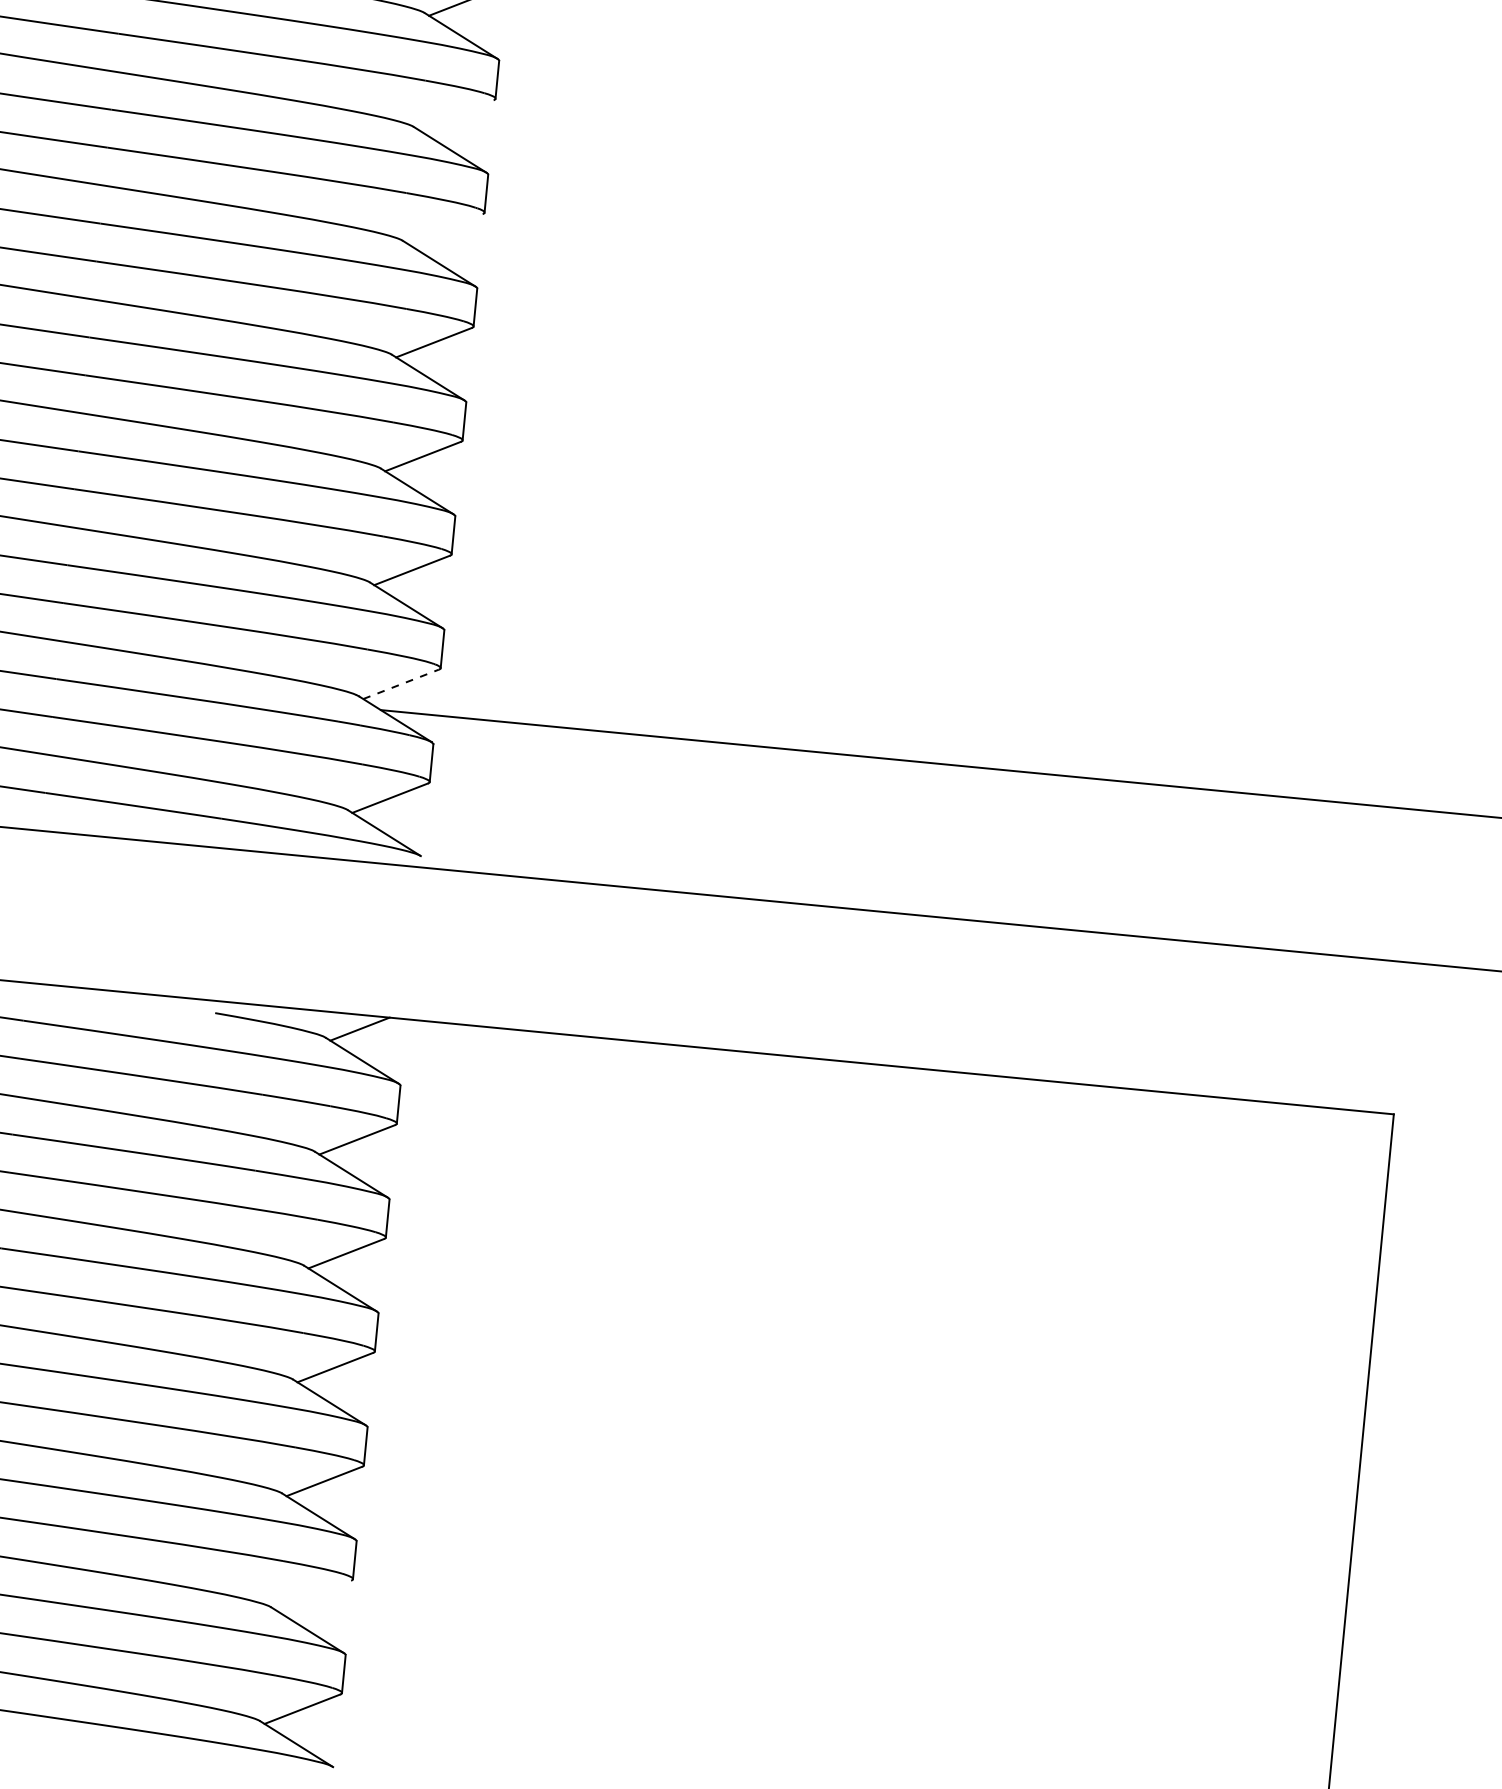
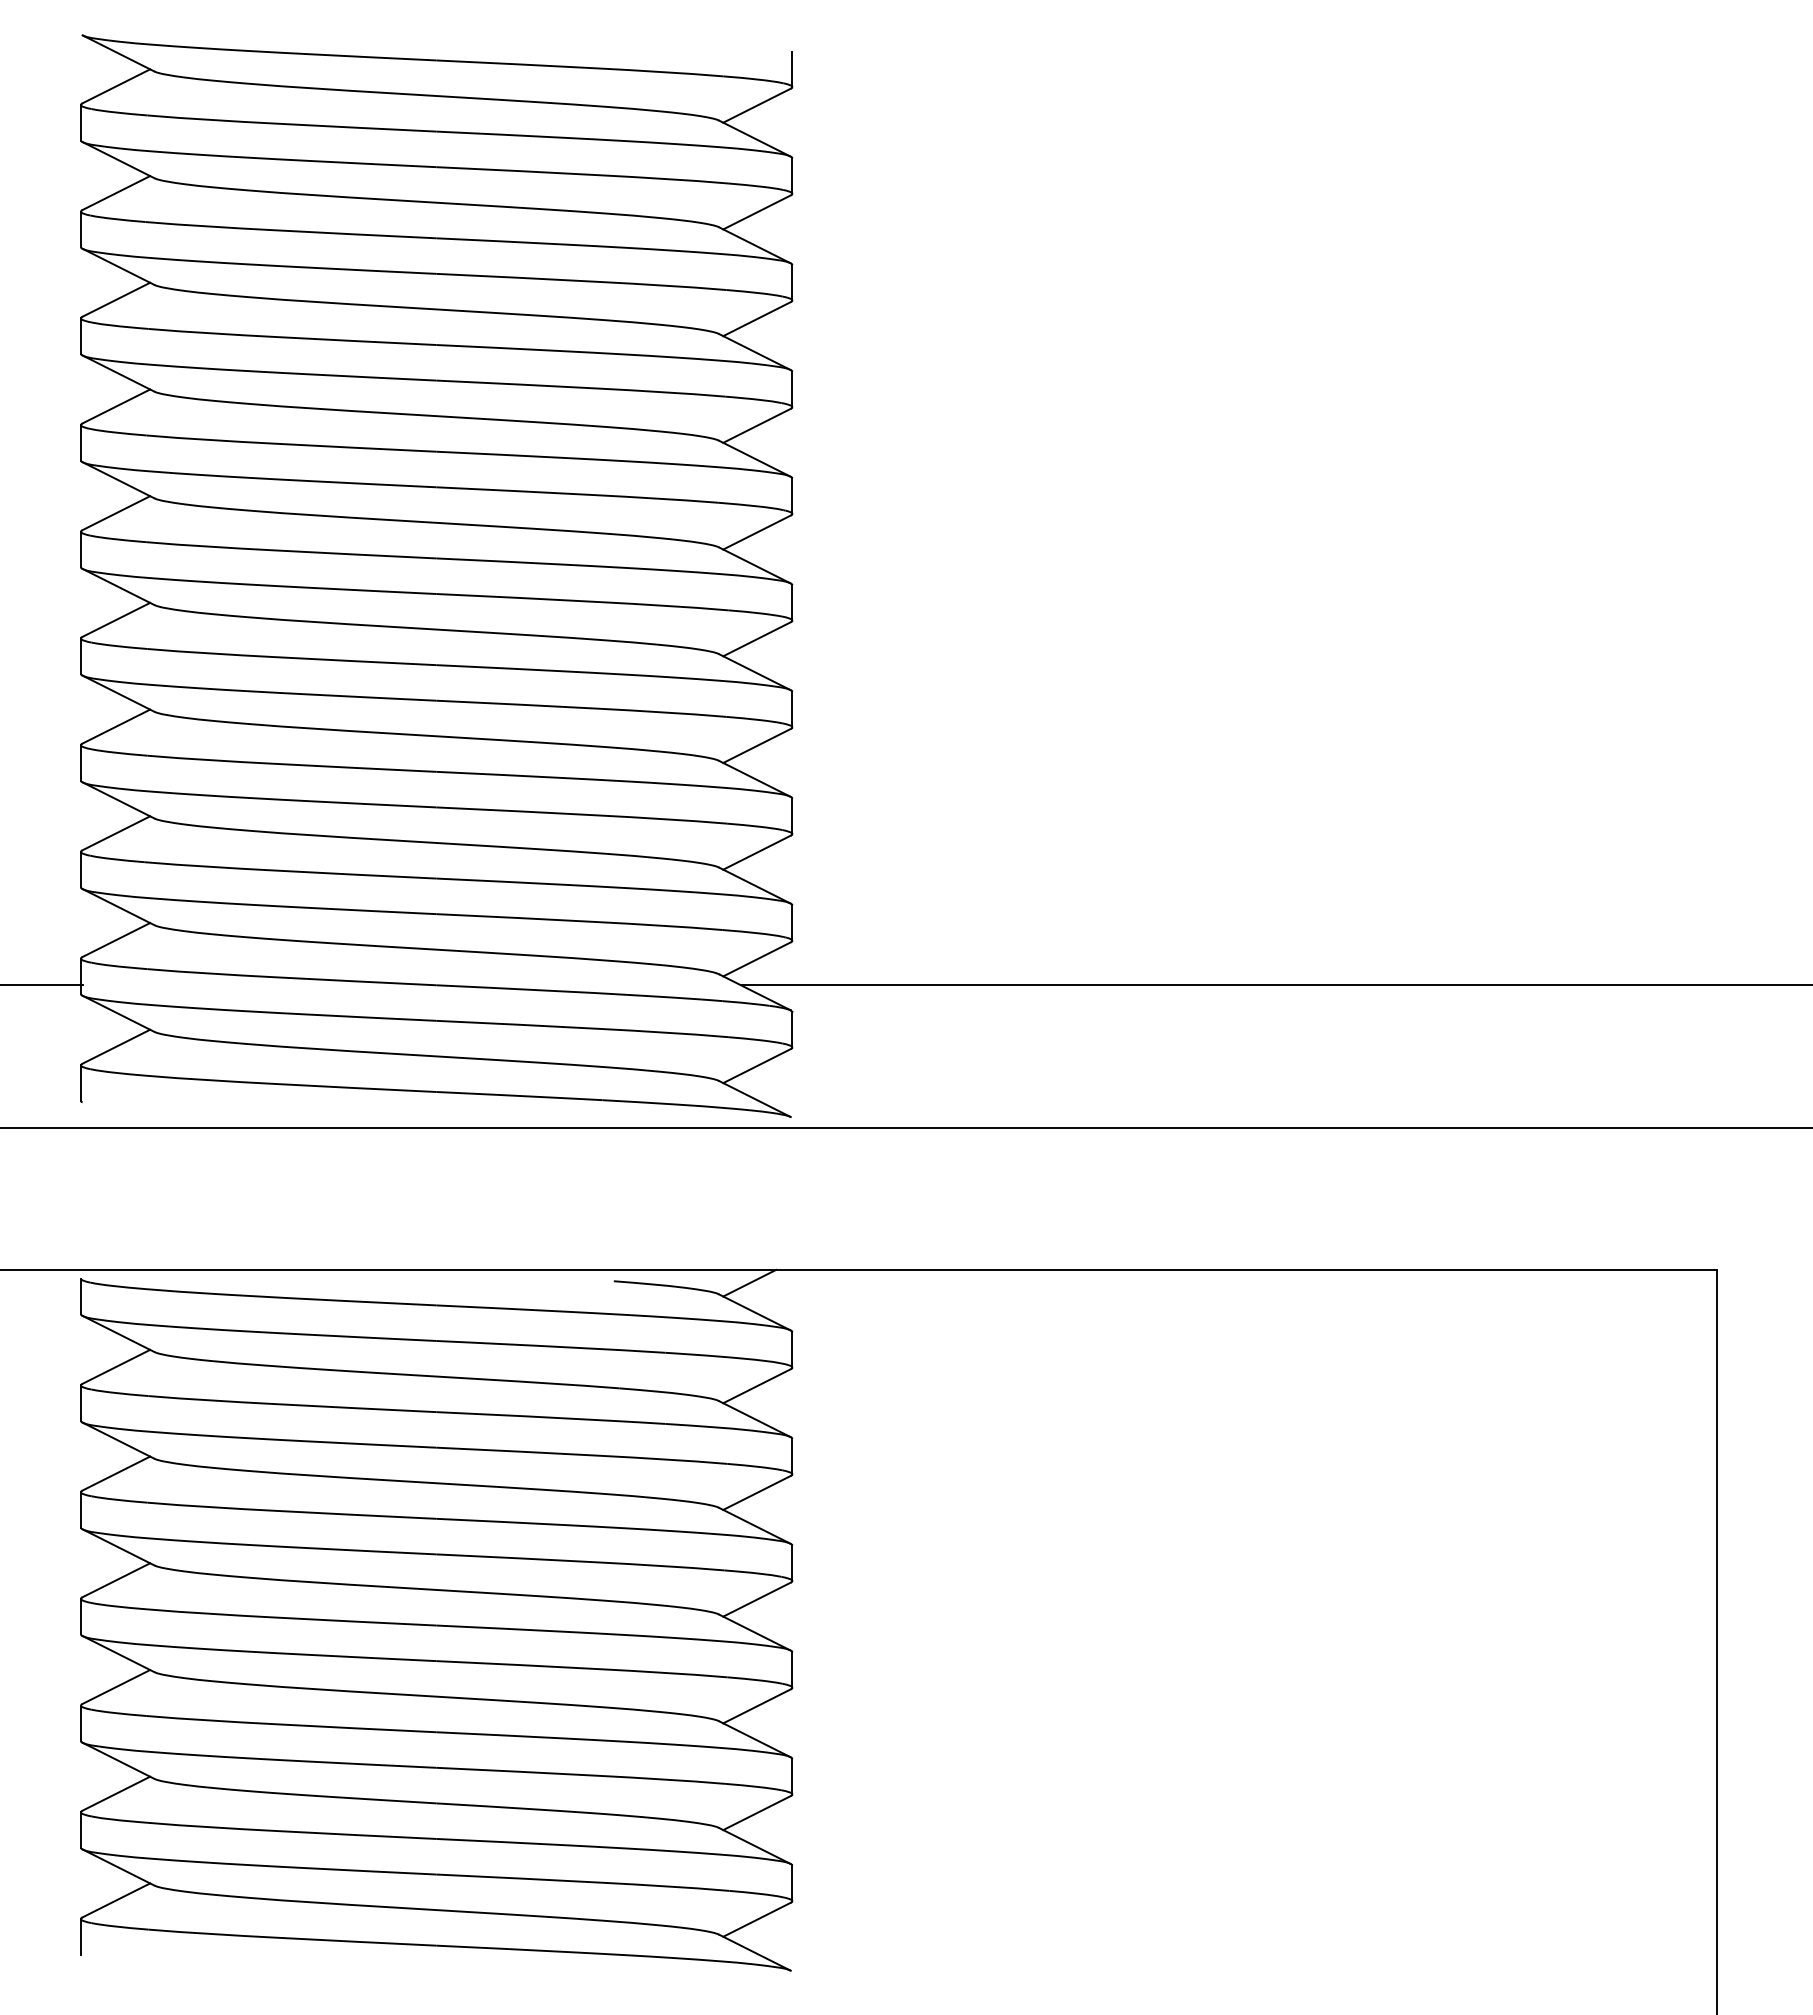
line: (455, 114) -> (756, 425), added
line: (444, 228) -> (756, 532), added
line: (401, 684) -> (757, 959), dashed -> solid
line: (312, 1595) -> (756, 1813), added

